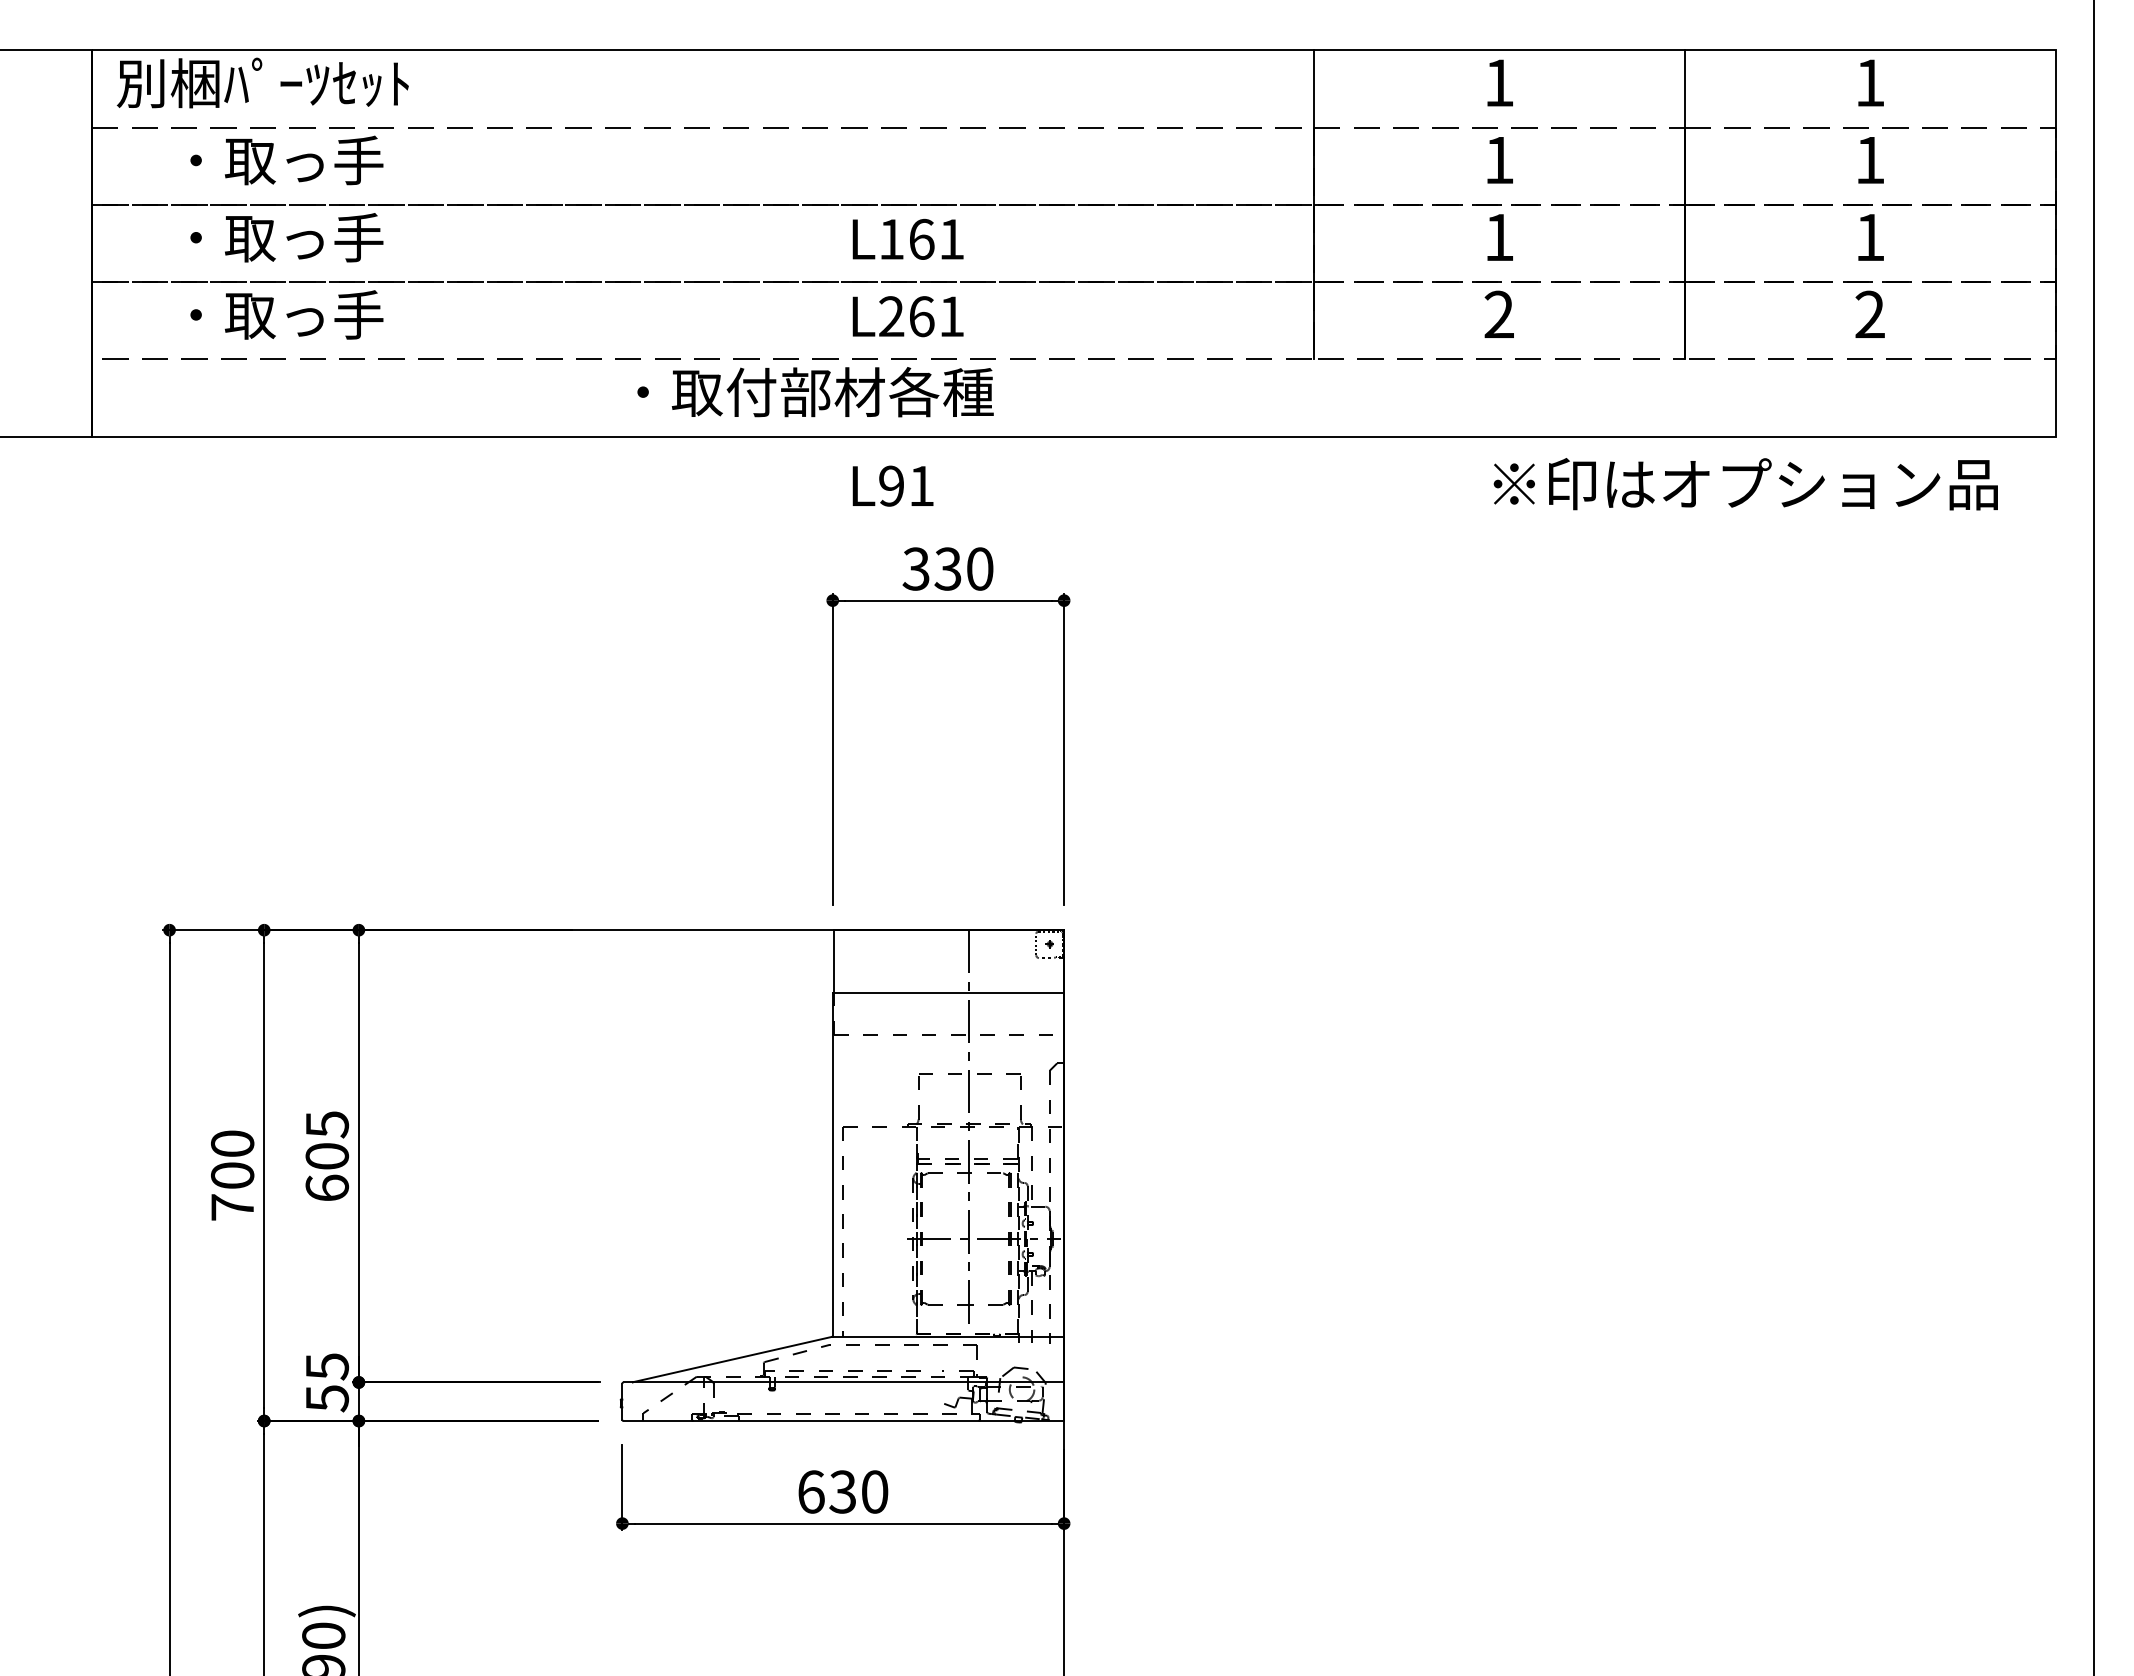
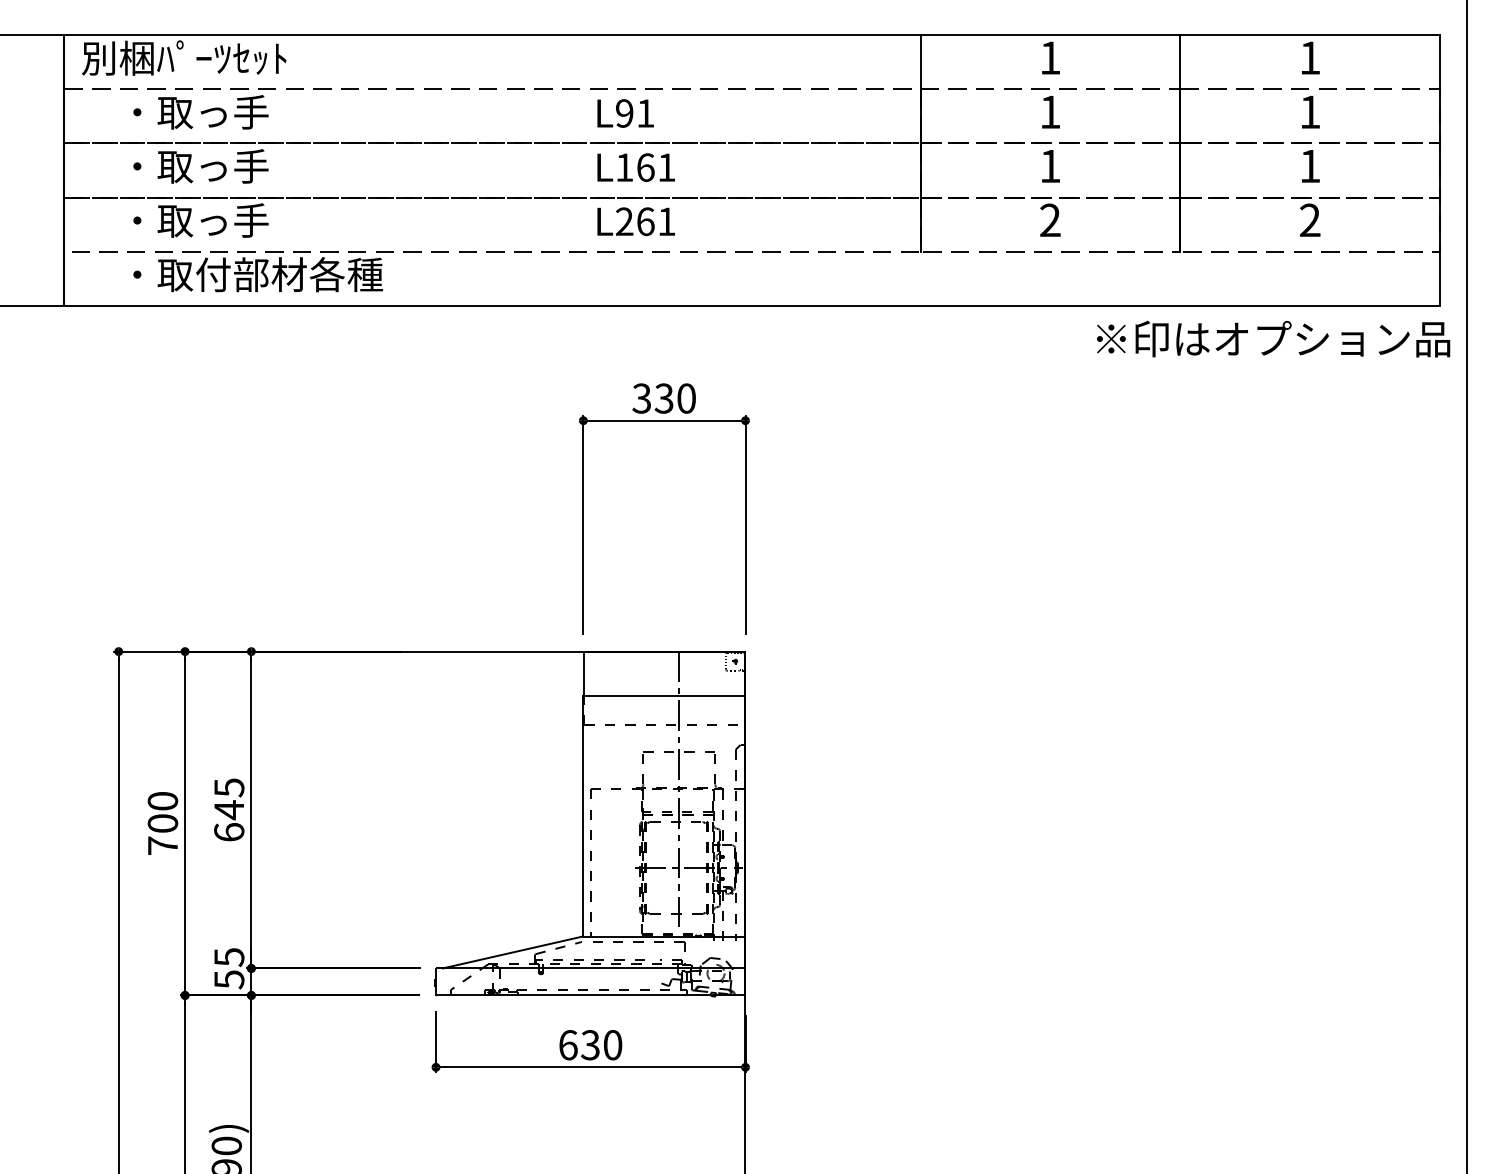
text: (815, 392) -> (258, 274), moved
text: (1745, 484) -> (1273, 339), moved
text: (892, 485) -> (625, 113), moved
text: (327, 1156) -> (229, 810), 605 -> 645

